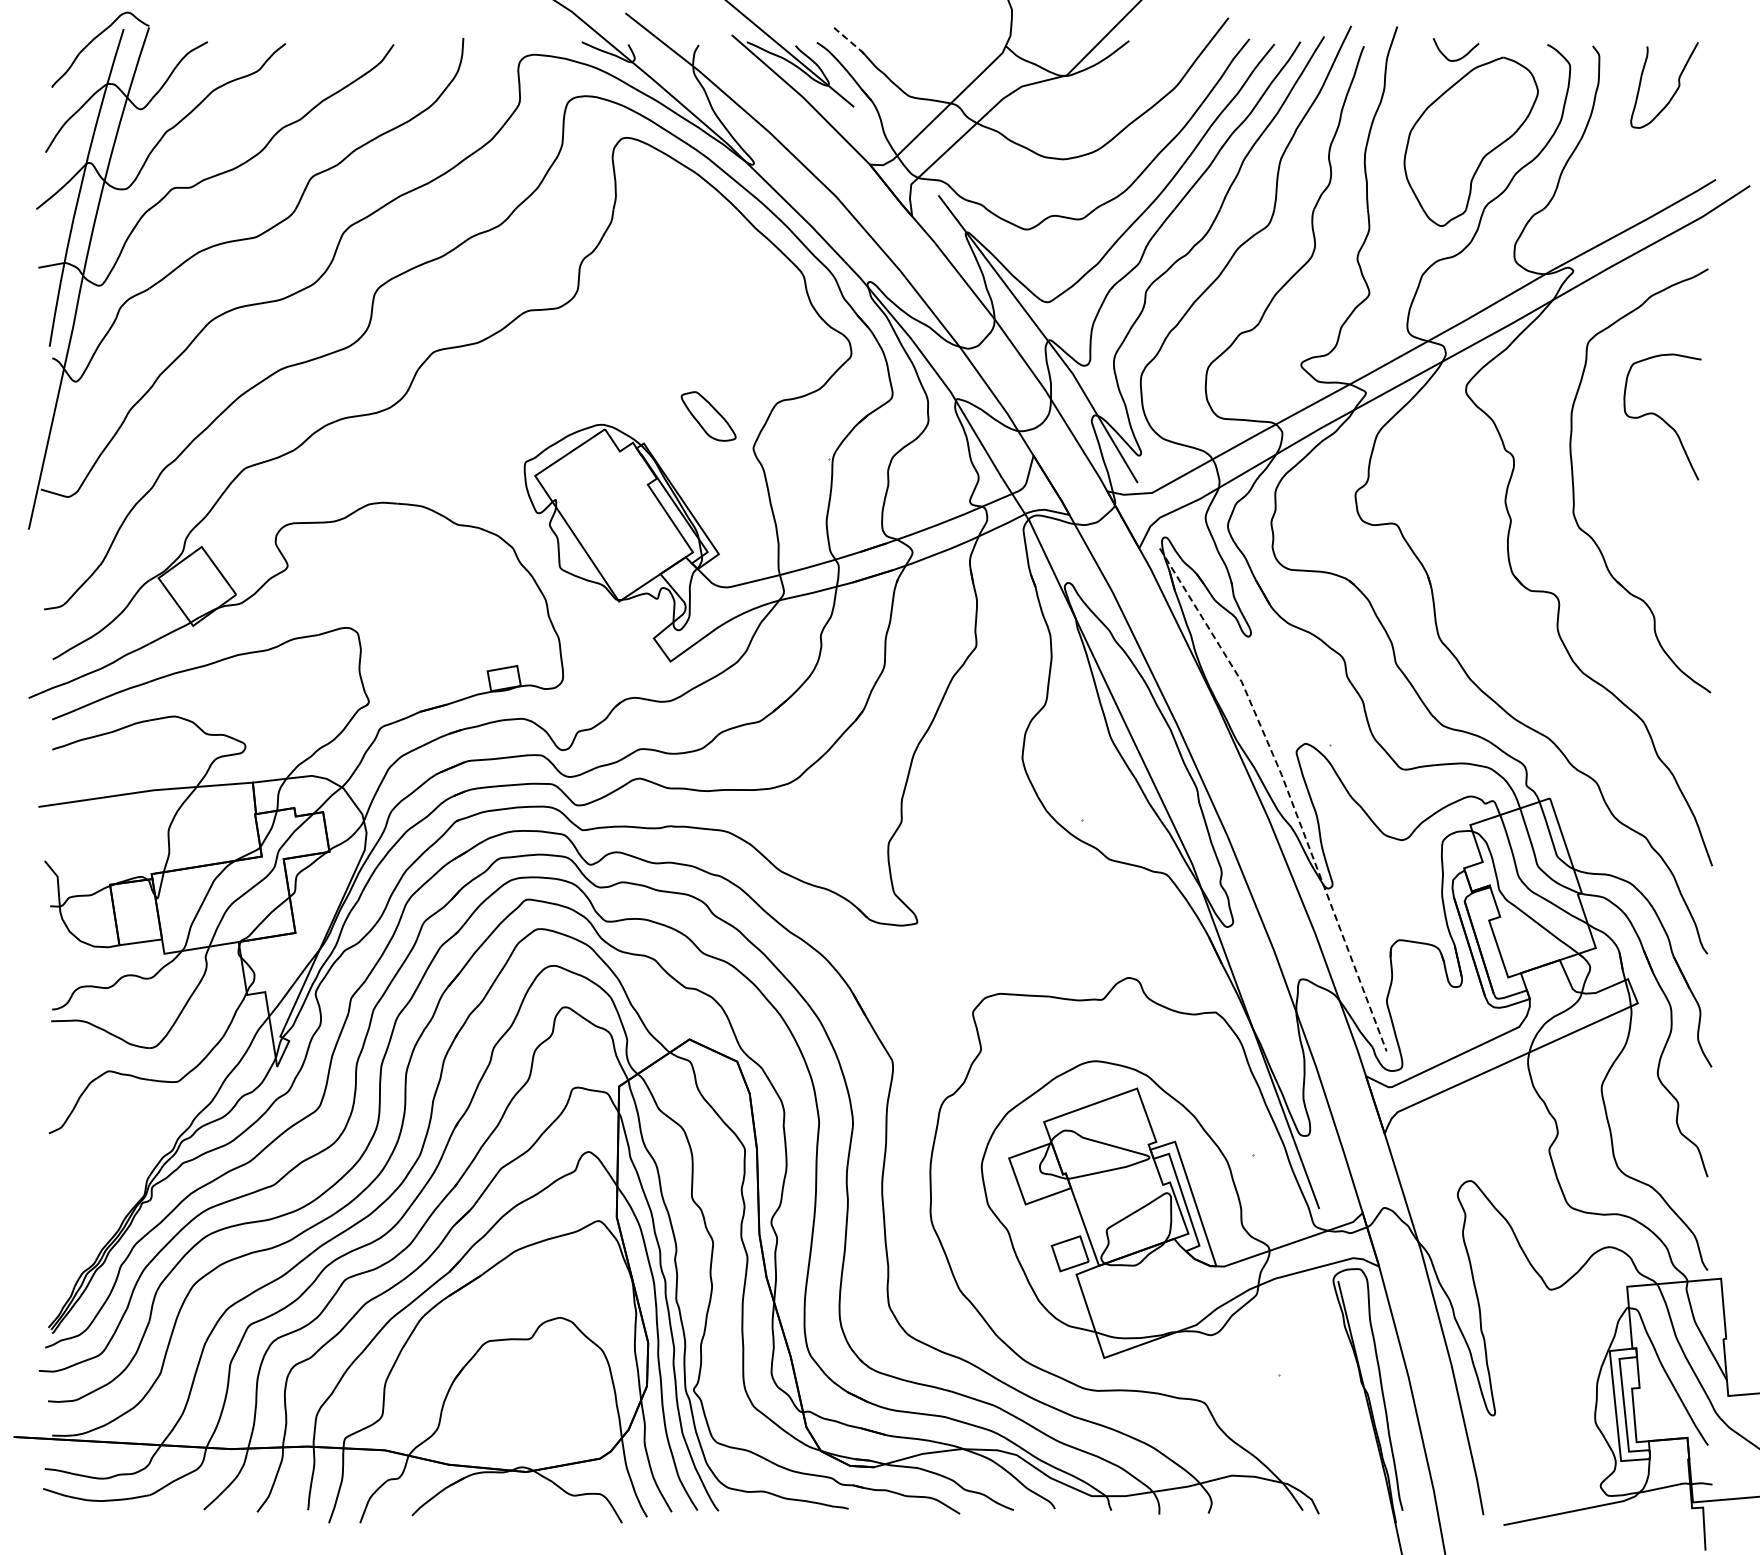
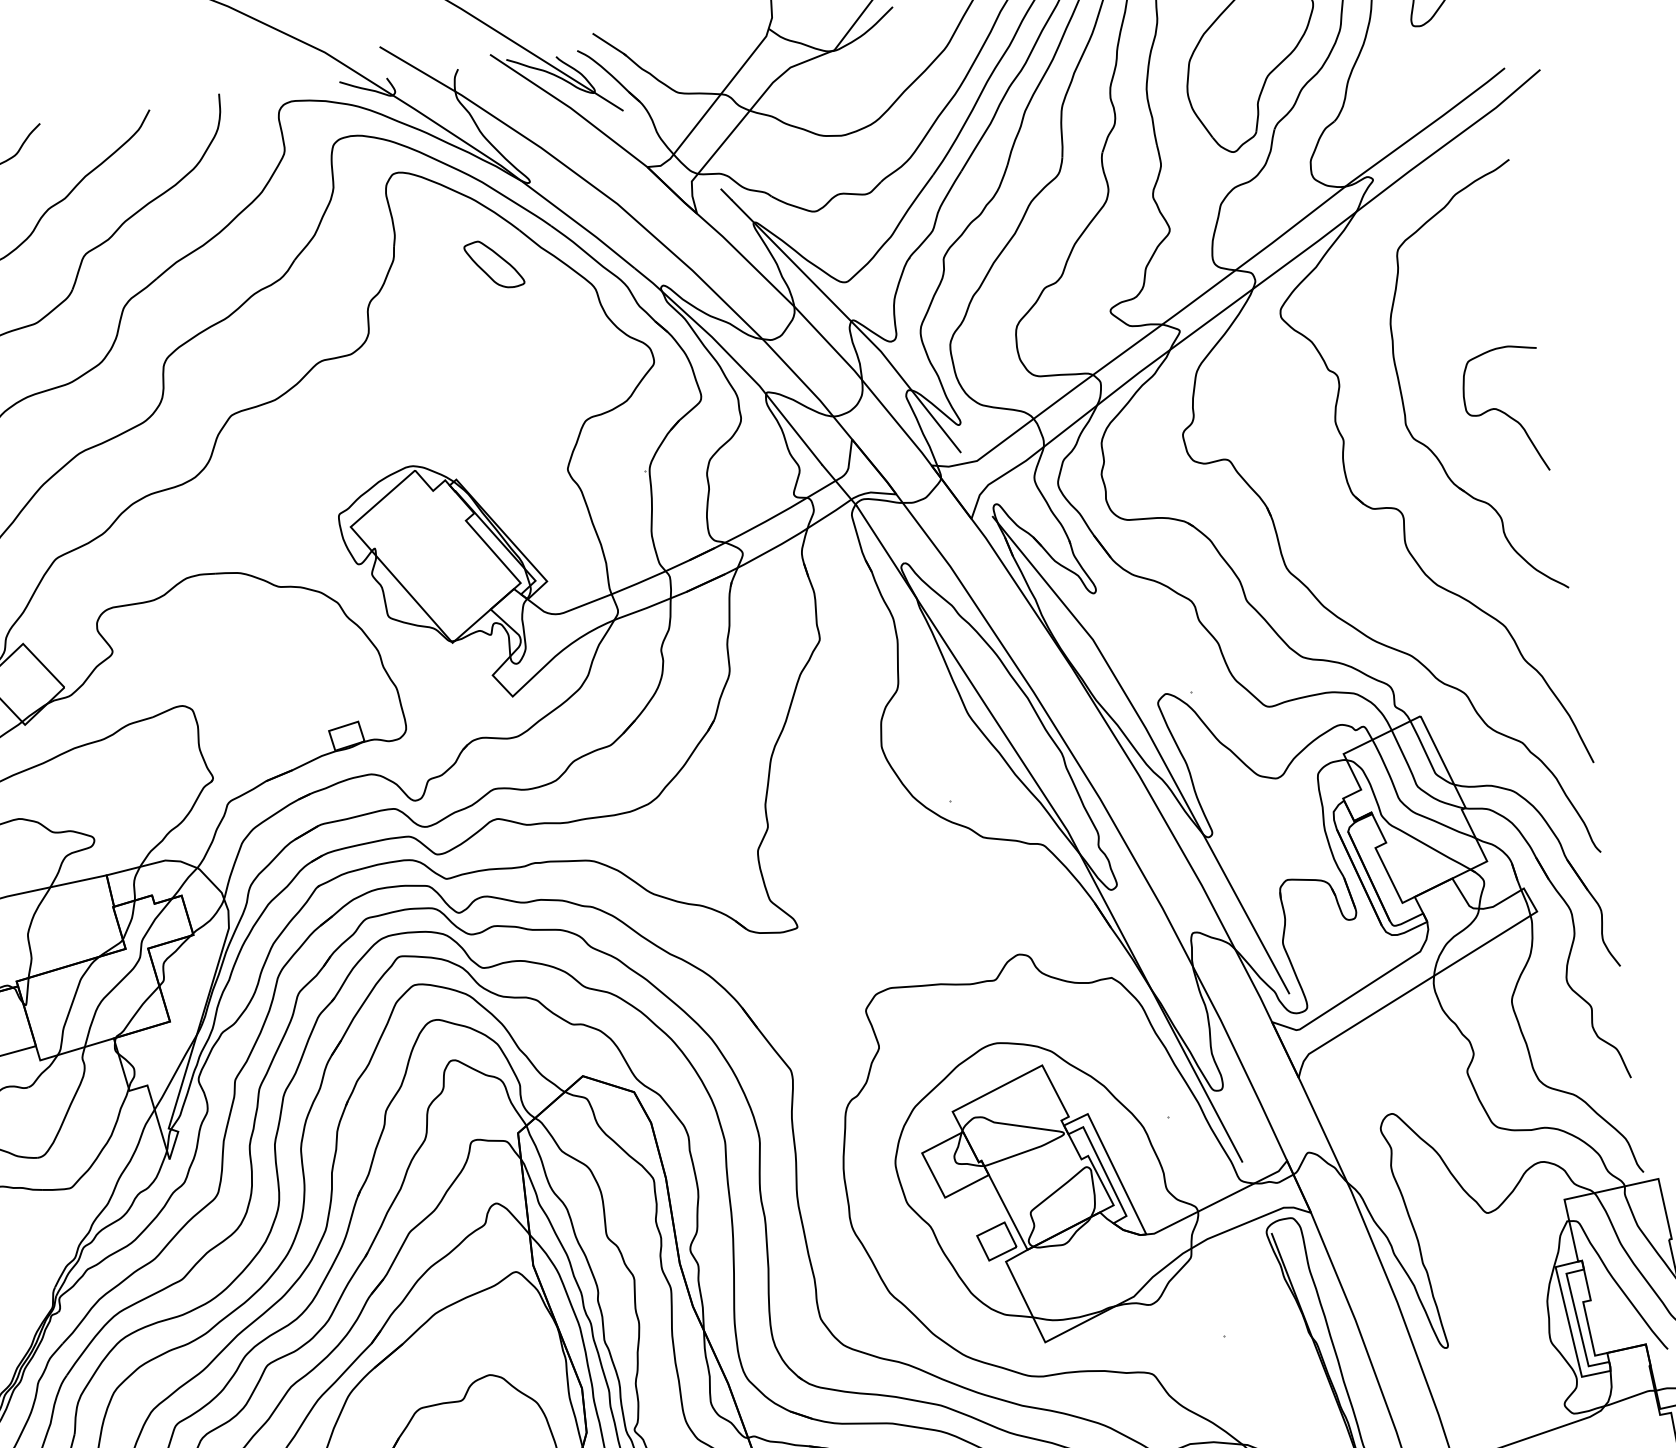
line: (849, 41) -> (610, 45), dashed -> solid
part: (708, 416) -> (494, 264), moved
curve: (1661, 417) -> (1504, 411), moved
line: (1287, 791) -> (1154, 744), dashed -> solid

